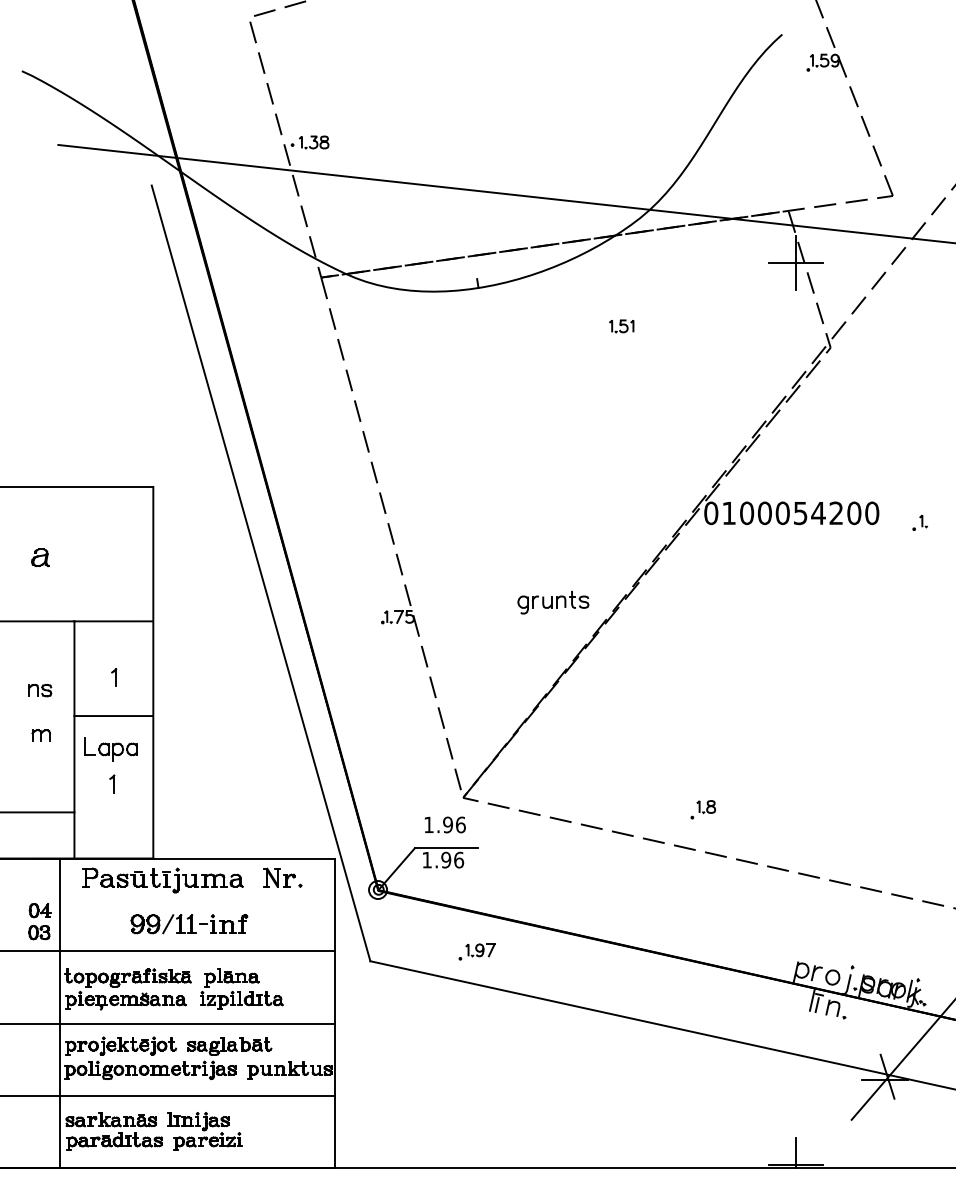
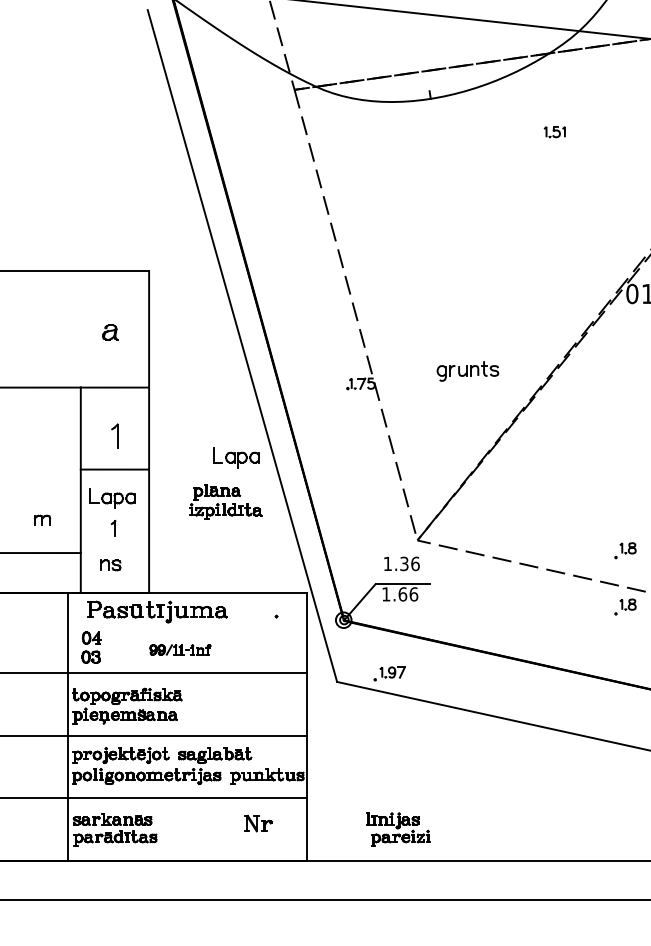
part: (40, 557) -> (110, 332), moved
part: (553, 602) -> (467, 371), moved
part: (114, 677) -> (115, 436), size x1.6
part: (40, 690) -> (111, 565), moved
part: (253, 702) -> (235, 457), added
part: (40, 735) -> (41, 520), moved
text: (447, 824) -> (403, 563), 1.96 -> 1.36
text: (446, 859) -> (403, 593), 1.96 -> 1.66
part: (702, 874) -> (624, 606), added
part: (279, 877) -> (258, 823), moved
part: (39, 921) -> (91, 647), moved
part: (189, 924) -> (180, 650), size x0.6
part: (476, 951) -> (389, 673), moved
part: (241, 988) -> (225, 501), moved
part: (204, 1131) -> (397, 829), moved

